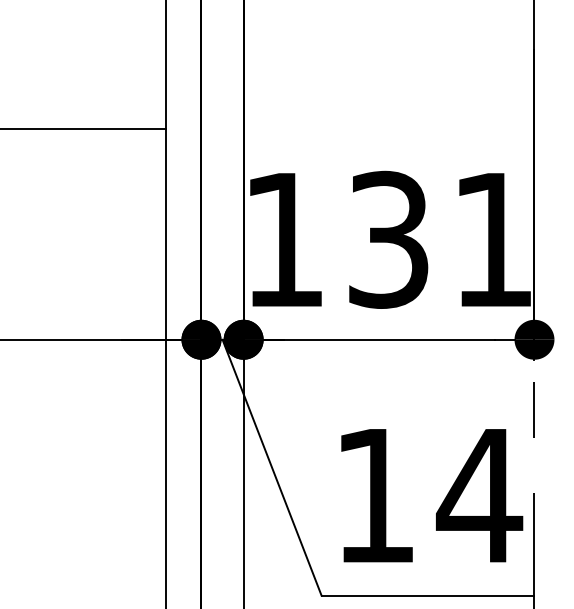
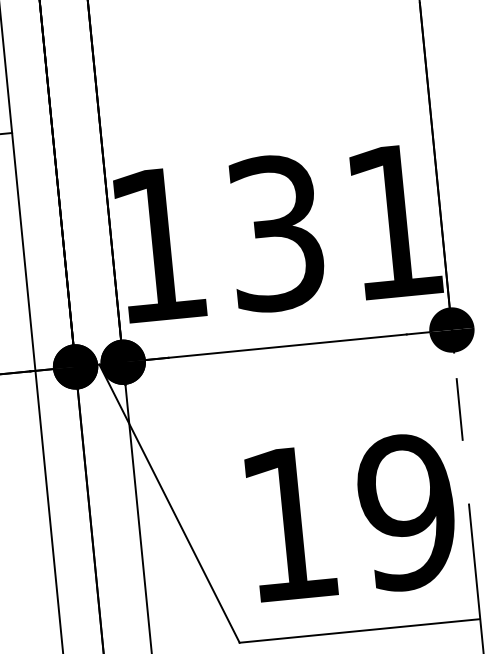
text: (479, 495) -> (407, 512), 14 -> 19

